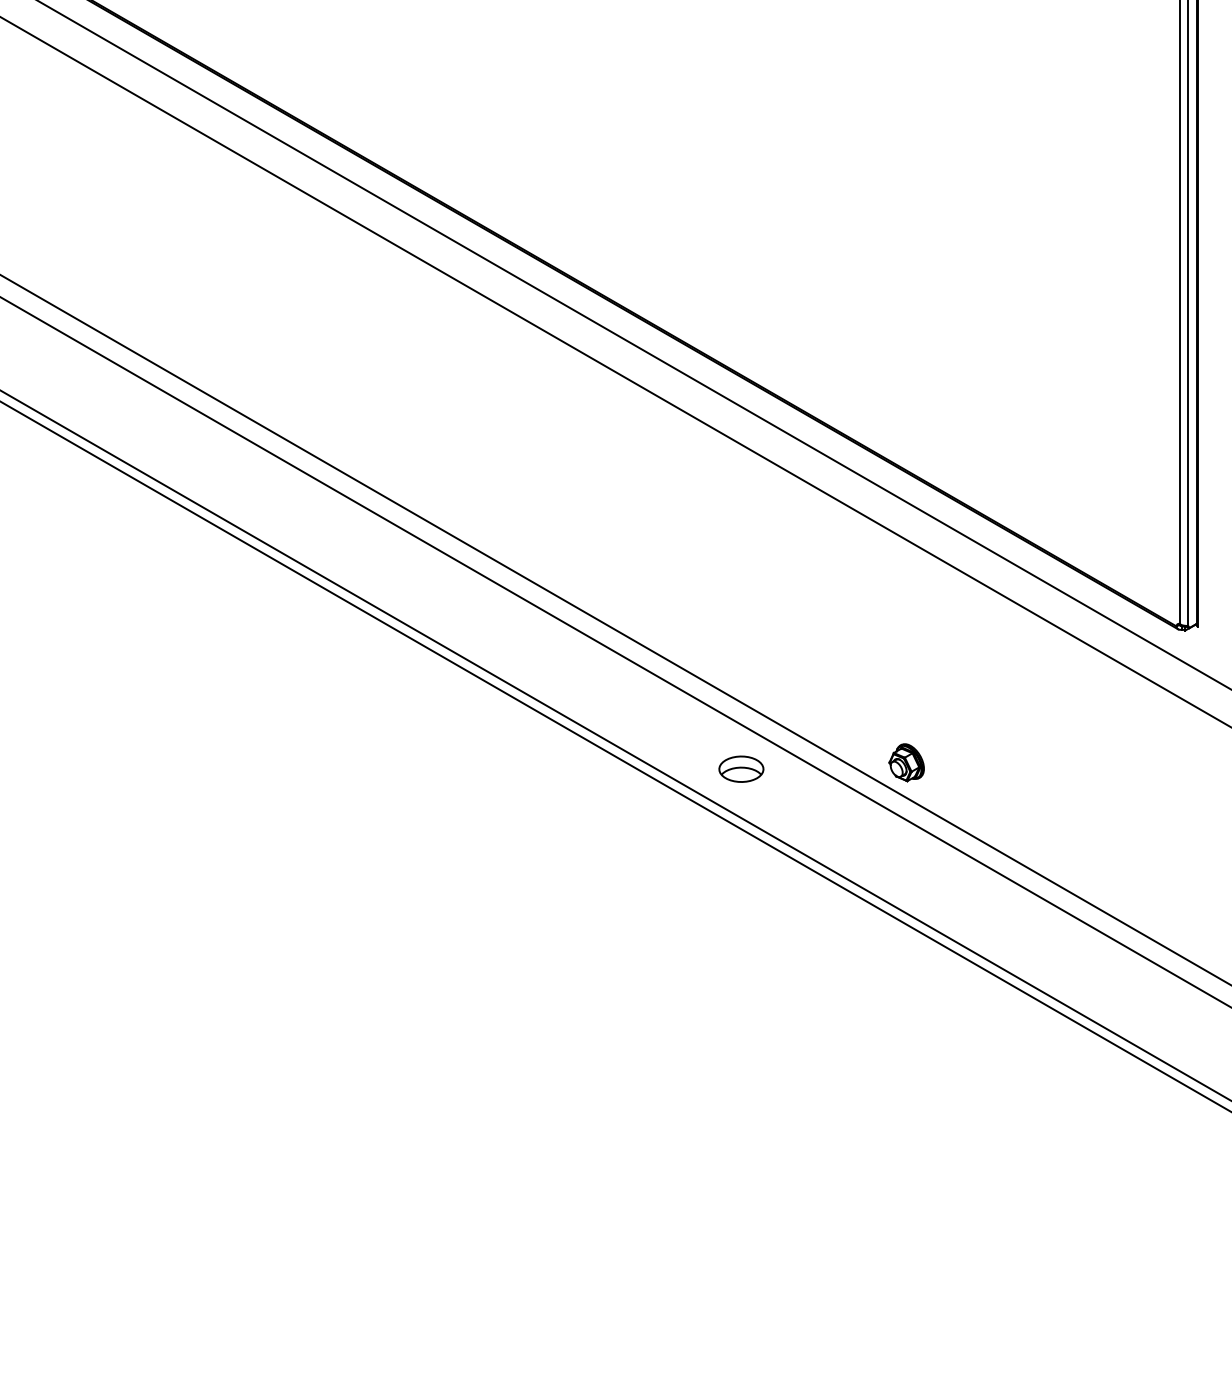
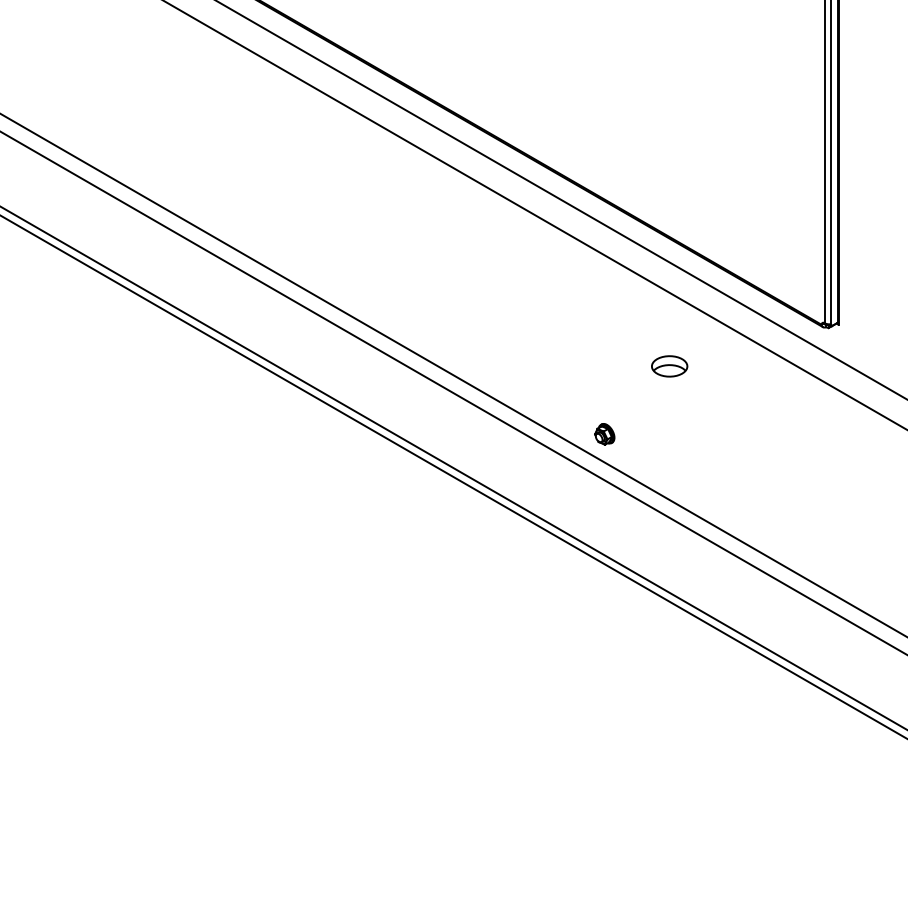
part: (906, 762) -> (604, 434), size x0.7
part: (741, 768) -> (669, 365), moved

